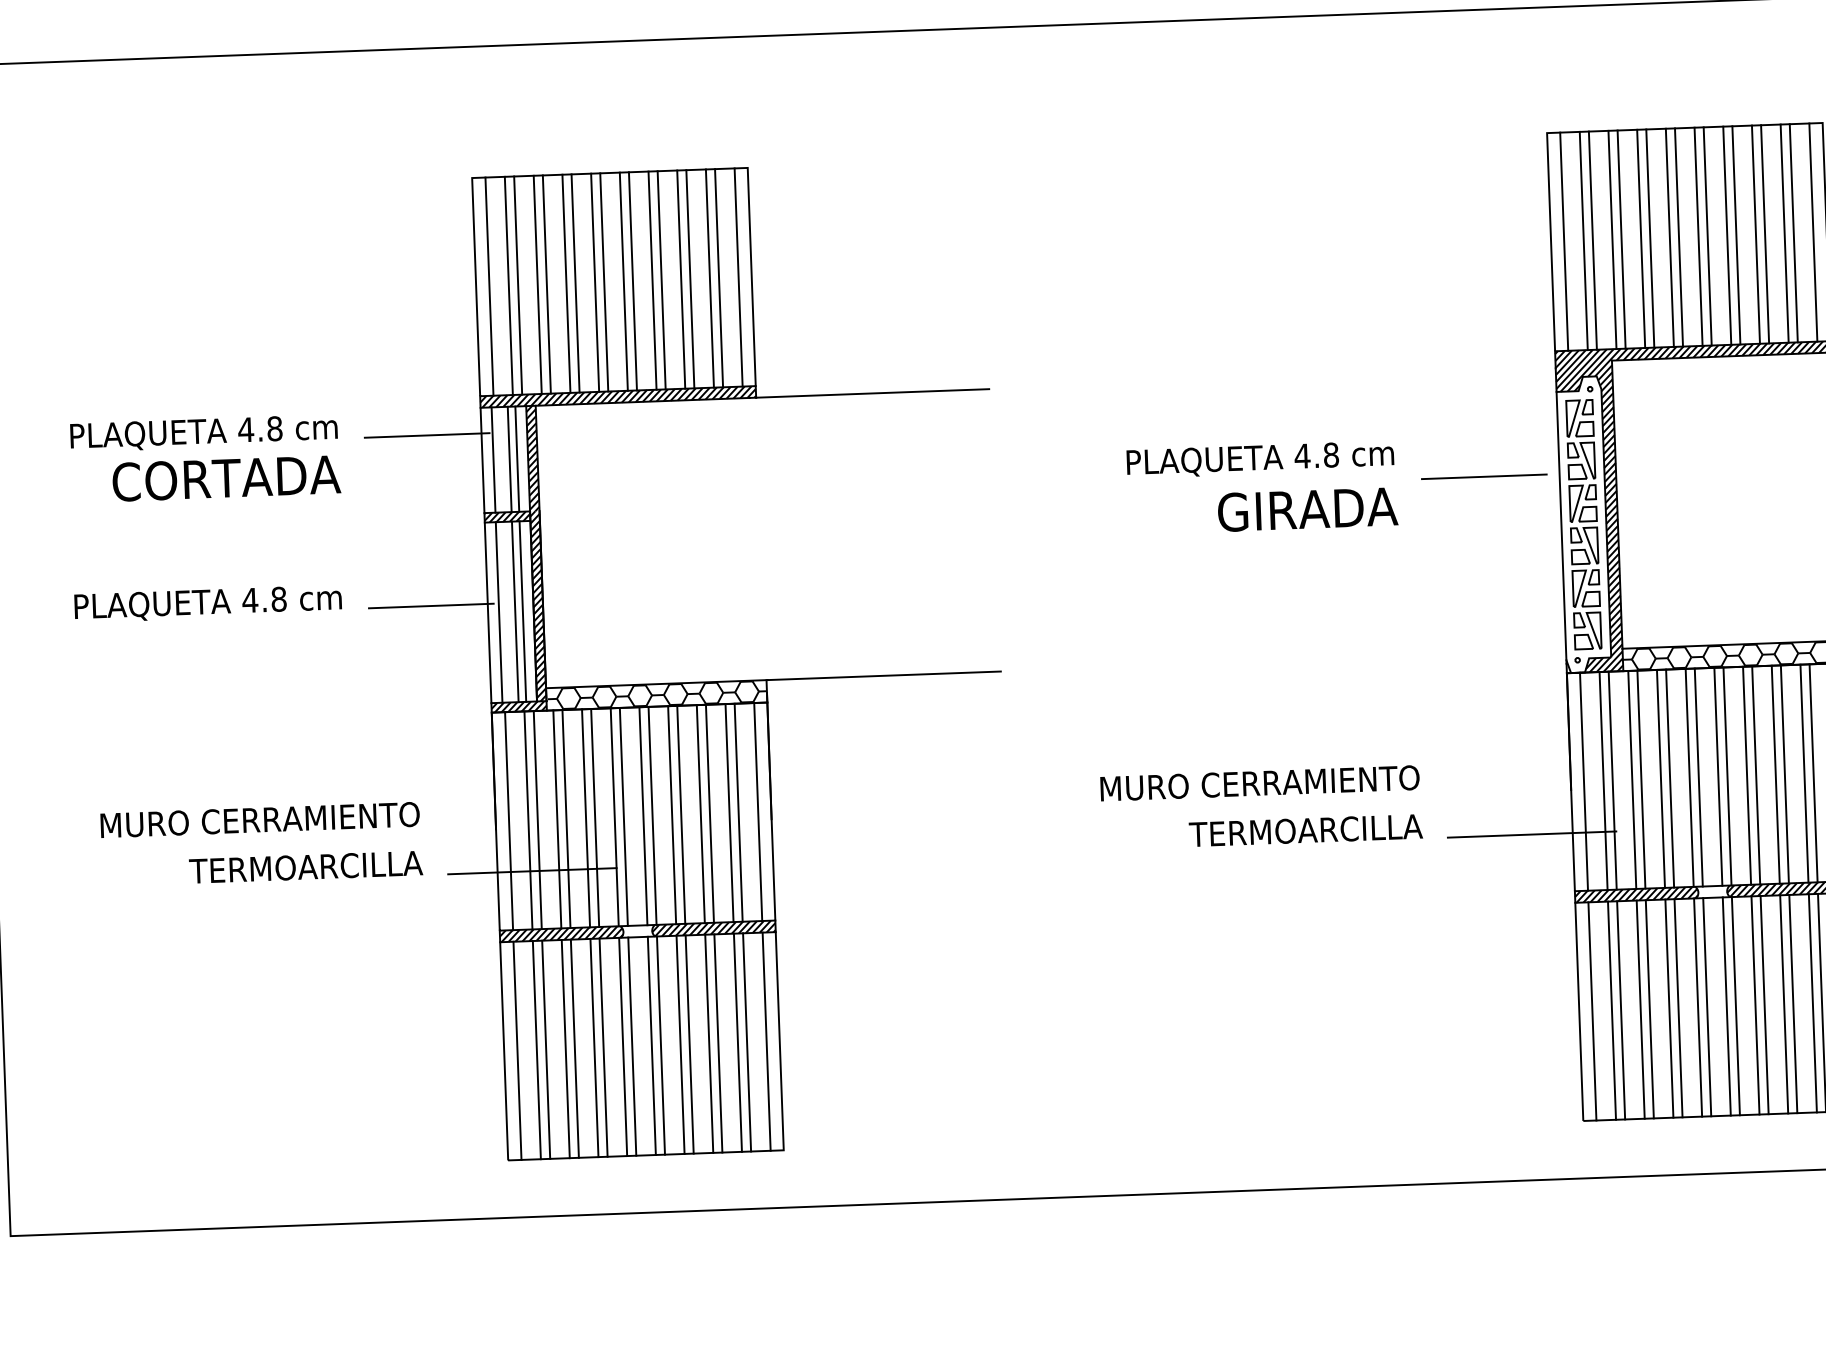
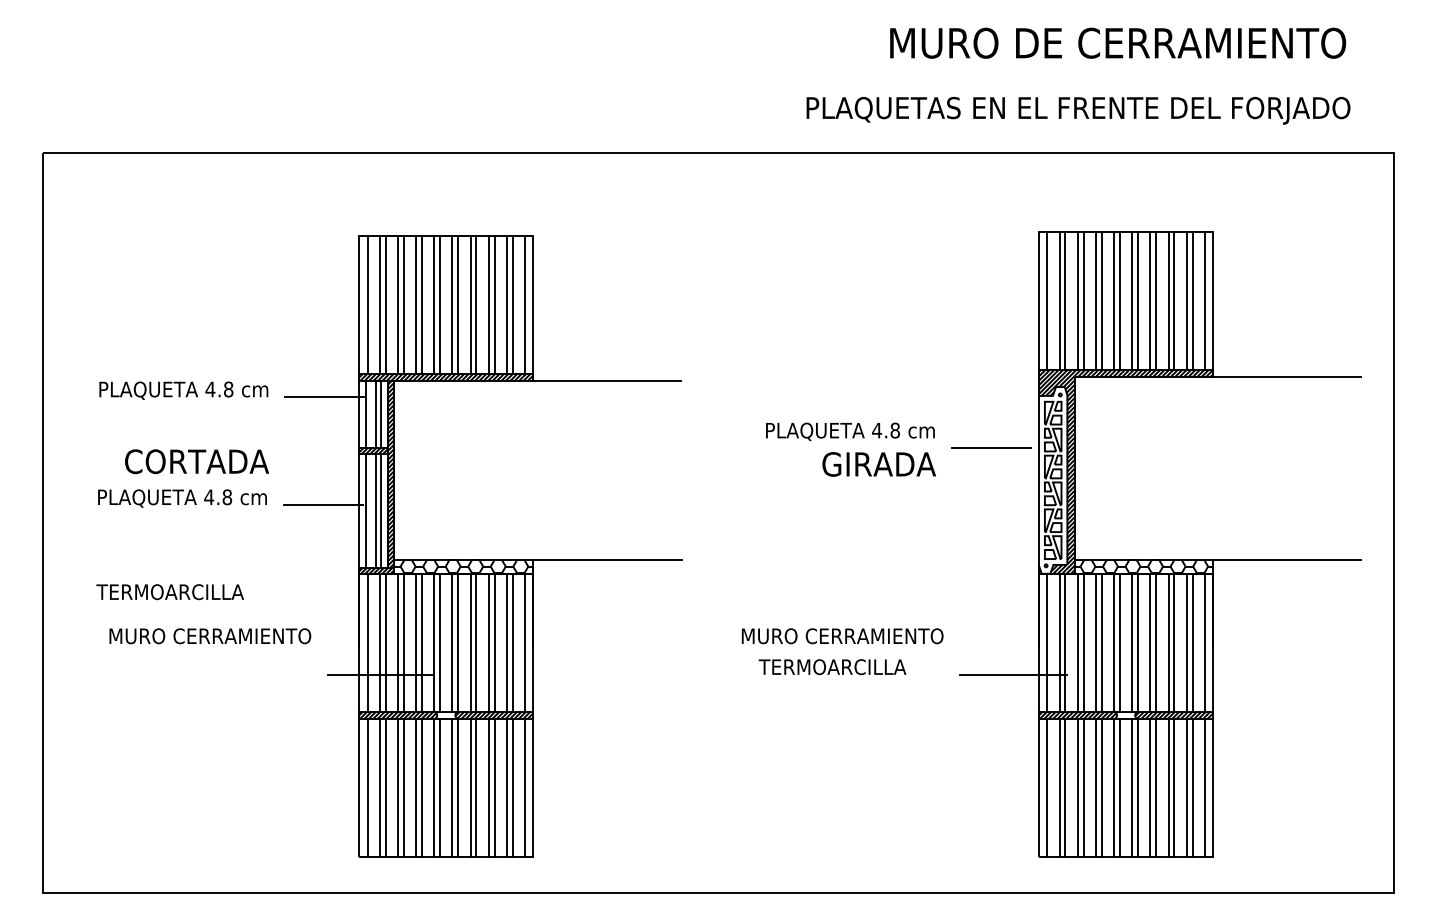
text: (227, 478) -> (197, 461), moved
text: (1305, 831) -> (832, 667), moved
text: (304, 867) -> (169, 592), moved

